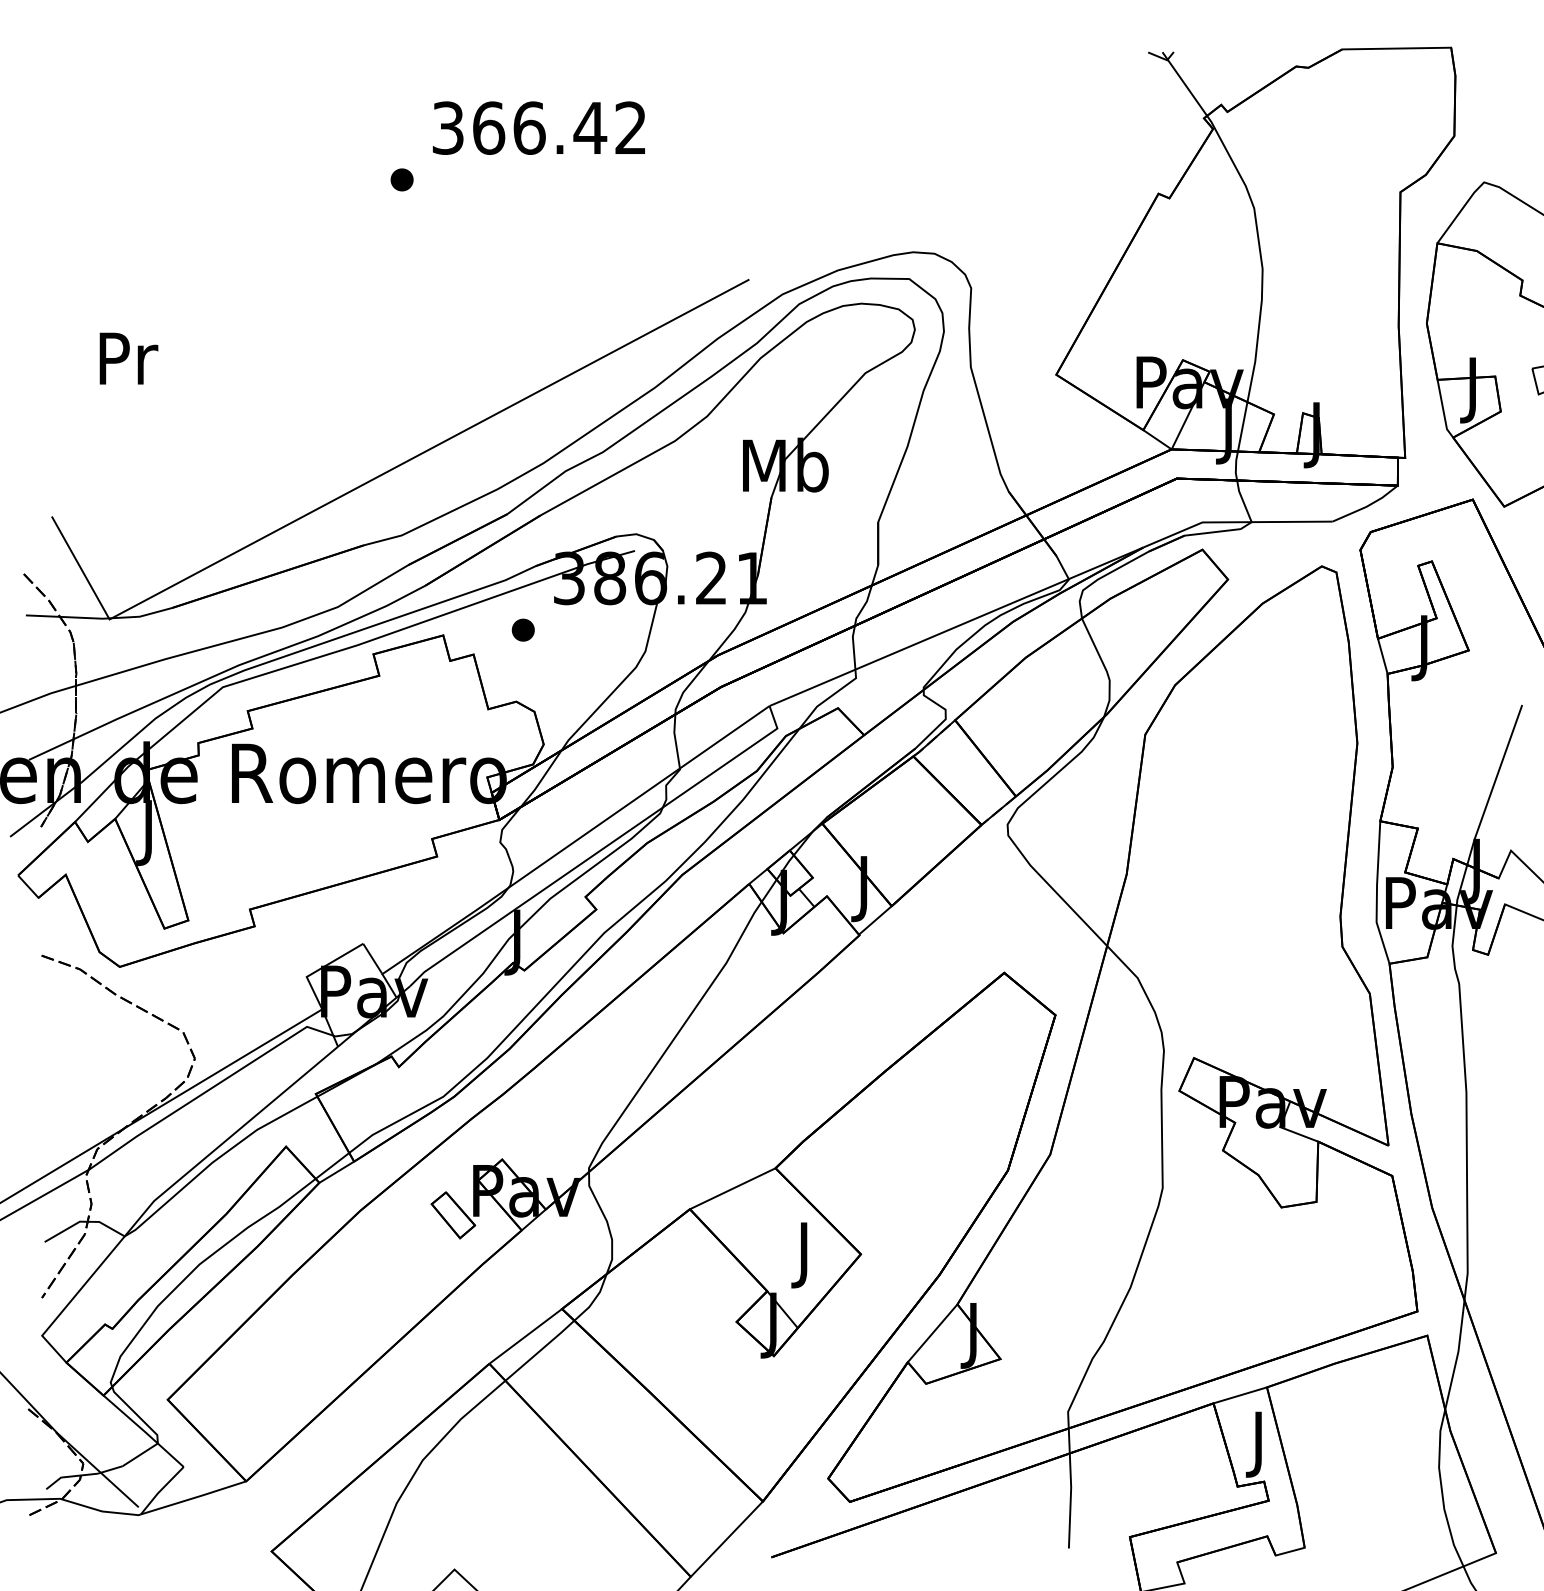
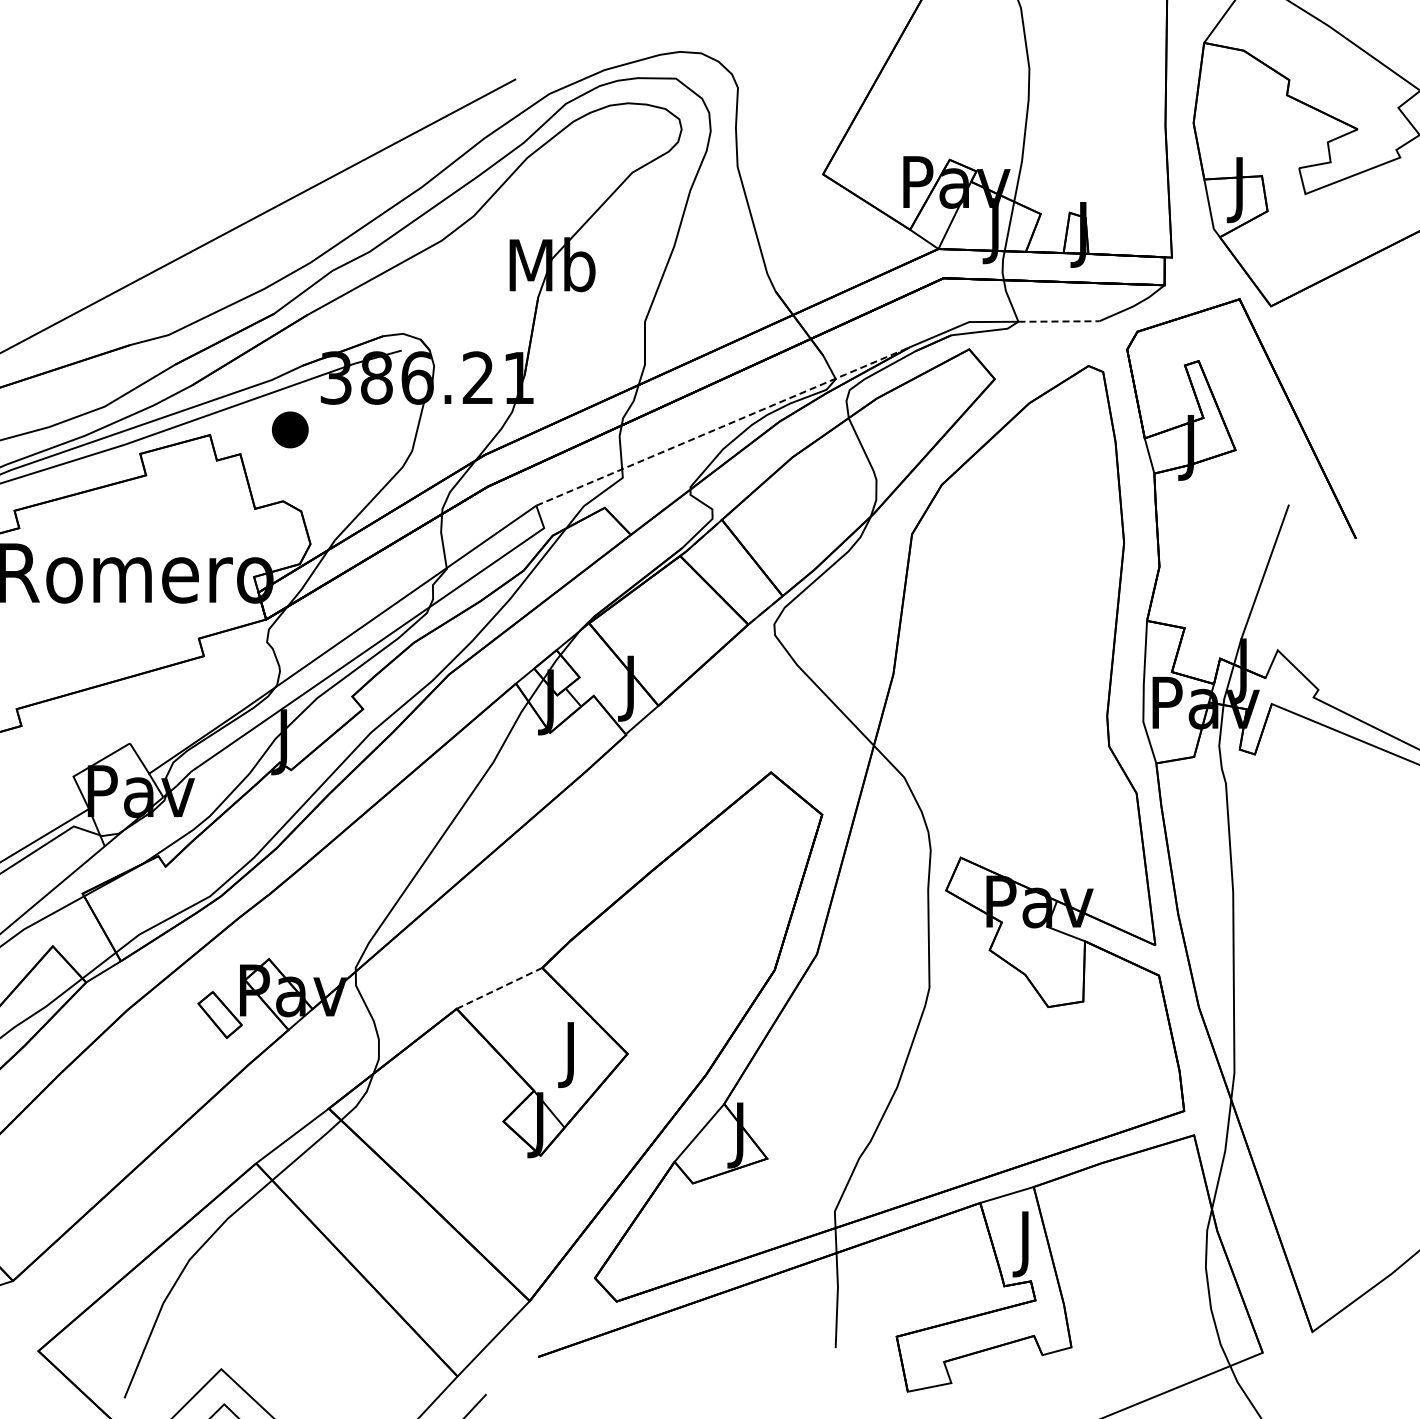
line: (1292, 521) -> (1059, 321), solid -> dashed
line: (956, 626) -> (723, 426), solid -> dashed
part: (522, 629) -> (289, 429), size x1.6
line: (733, 1188) -> (500, 988), solid -> dashed

